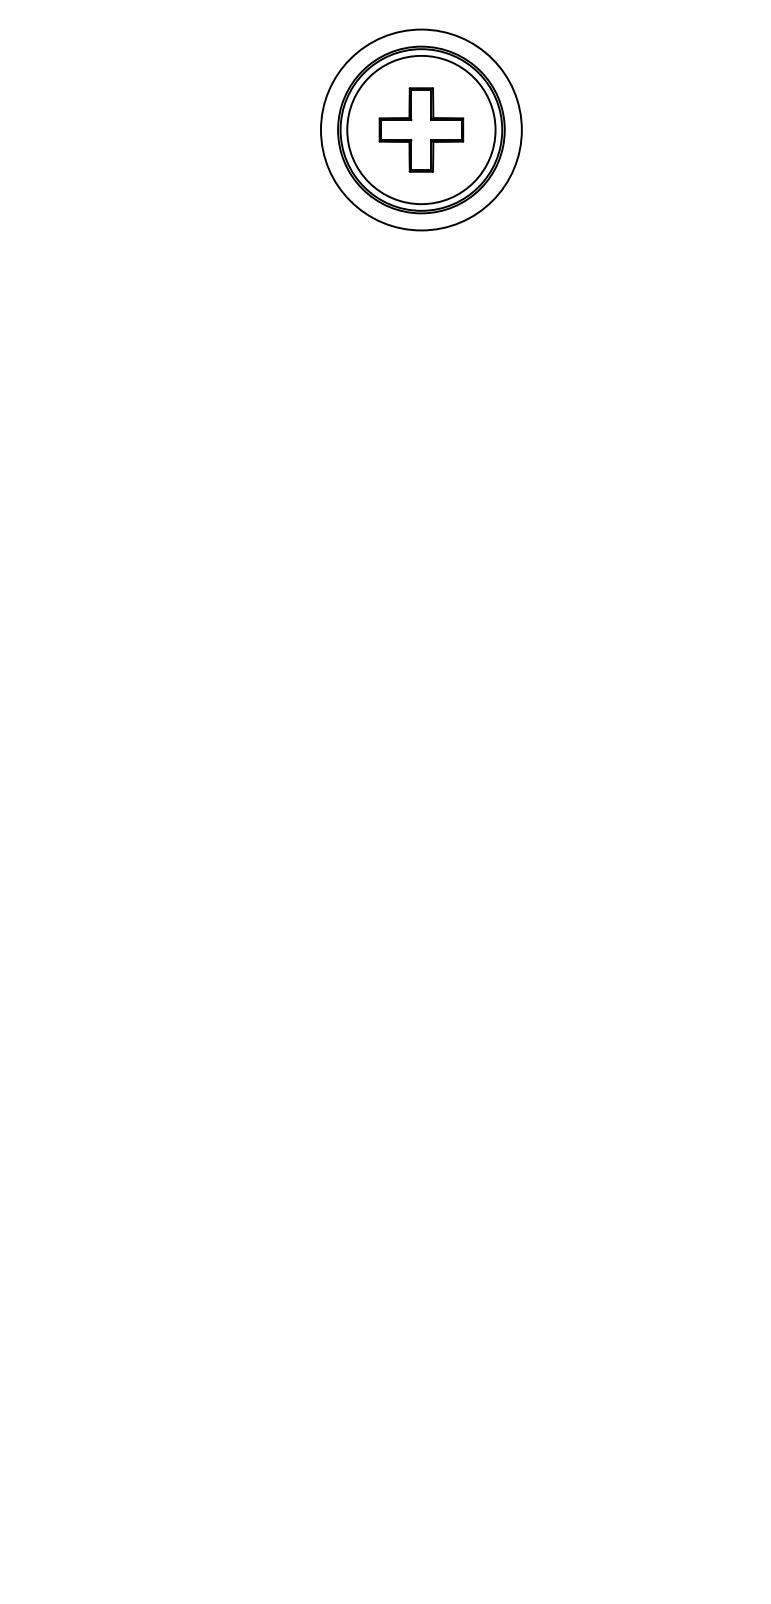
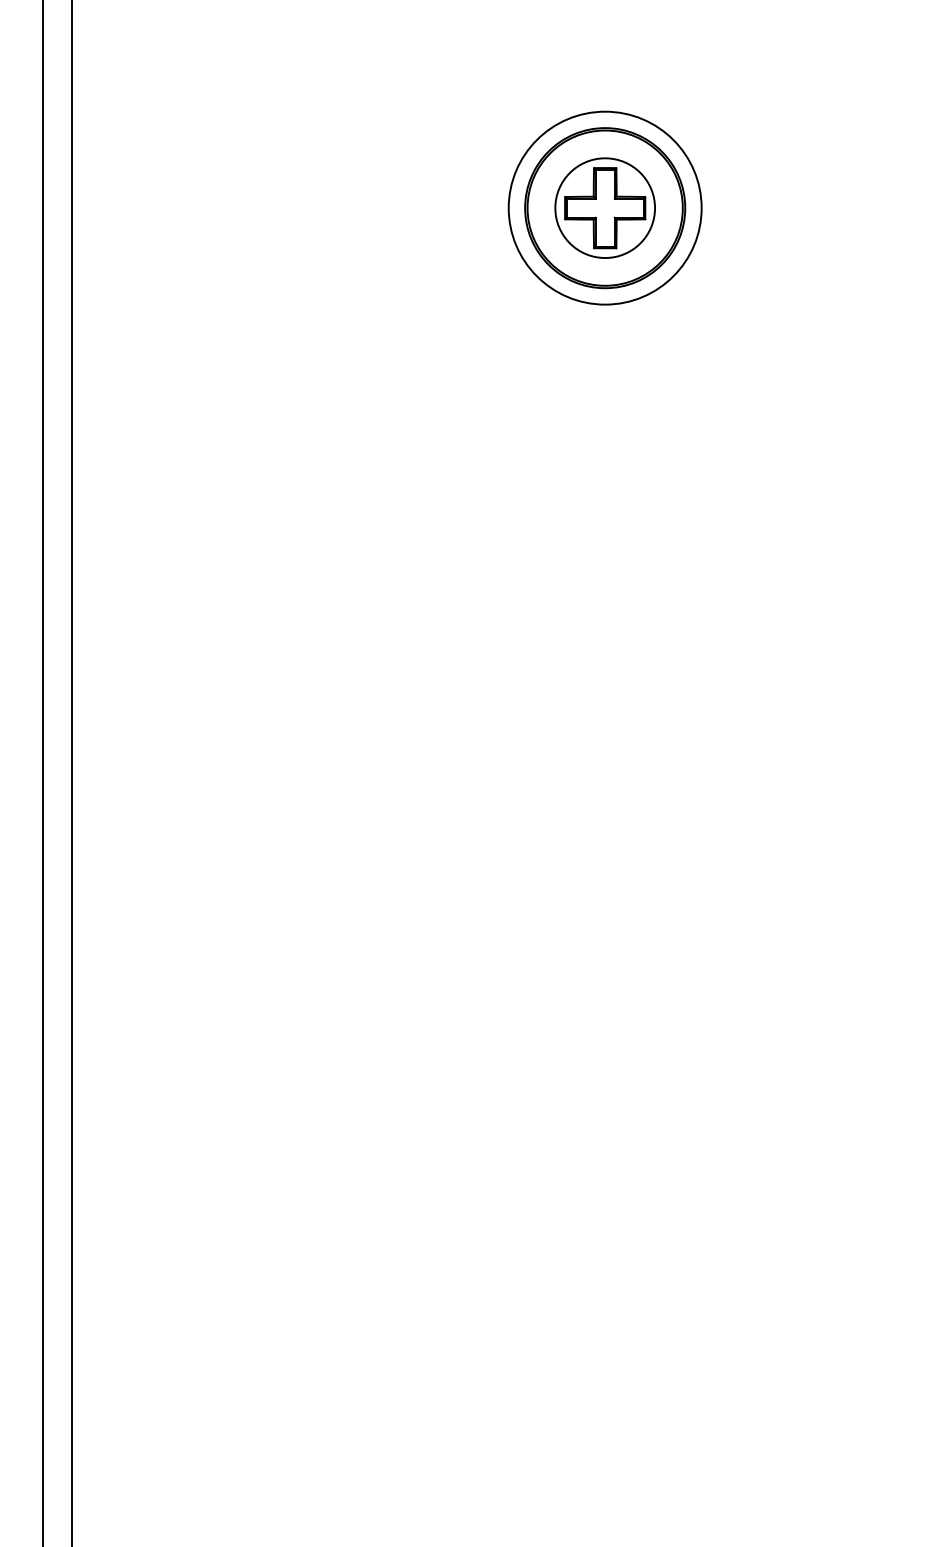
circle: (420, 129) -> (604, 207), size x0.7

